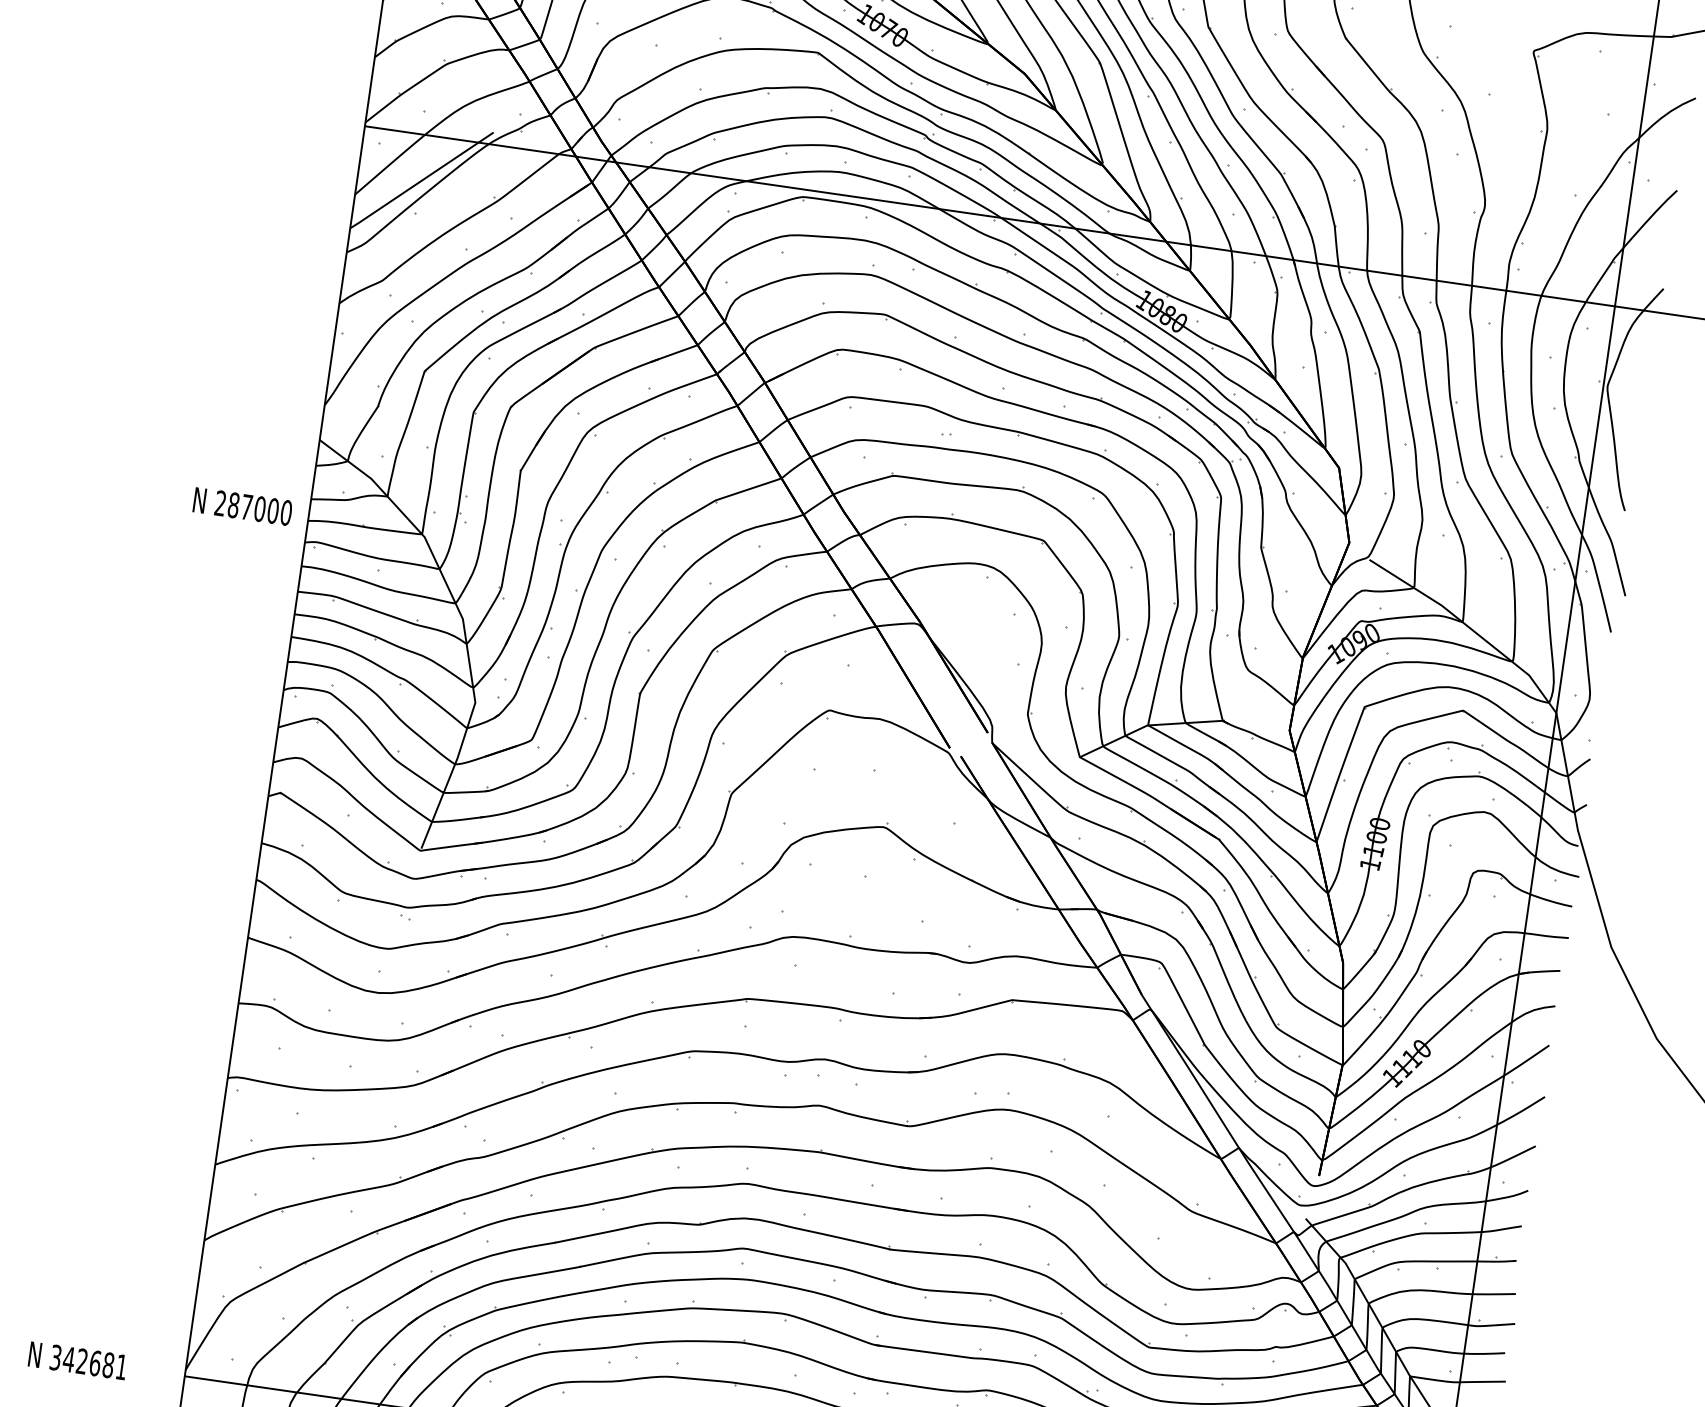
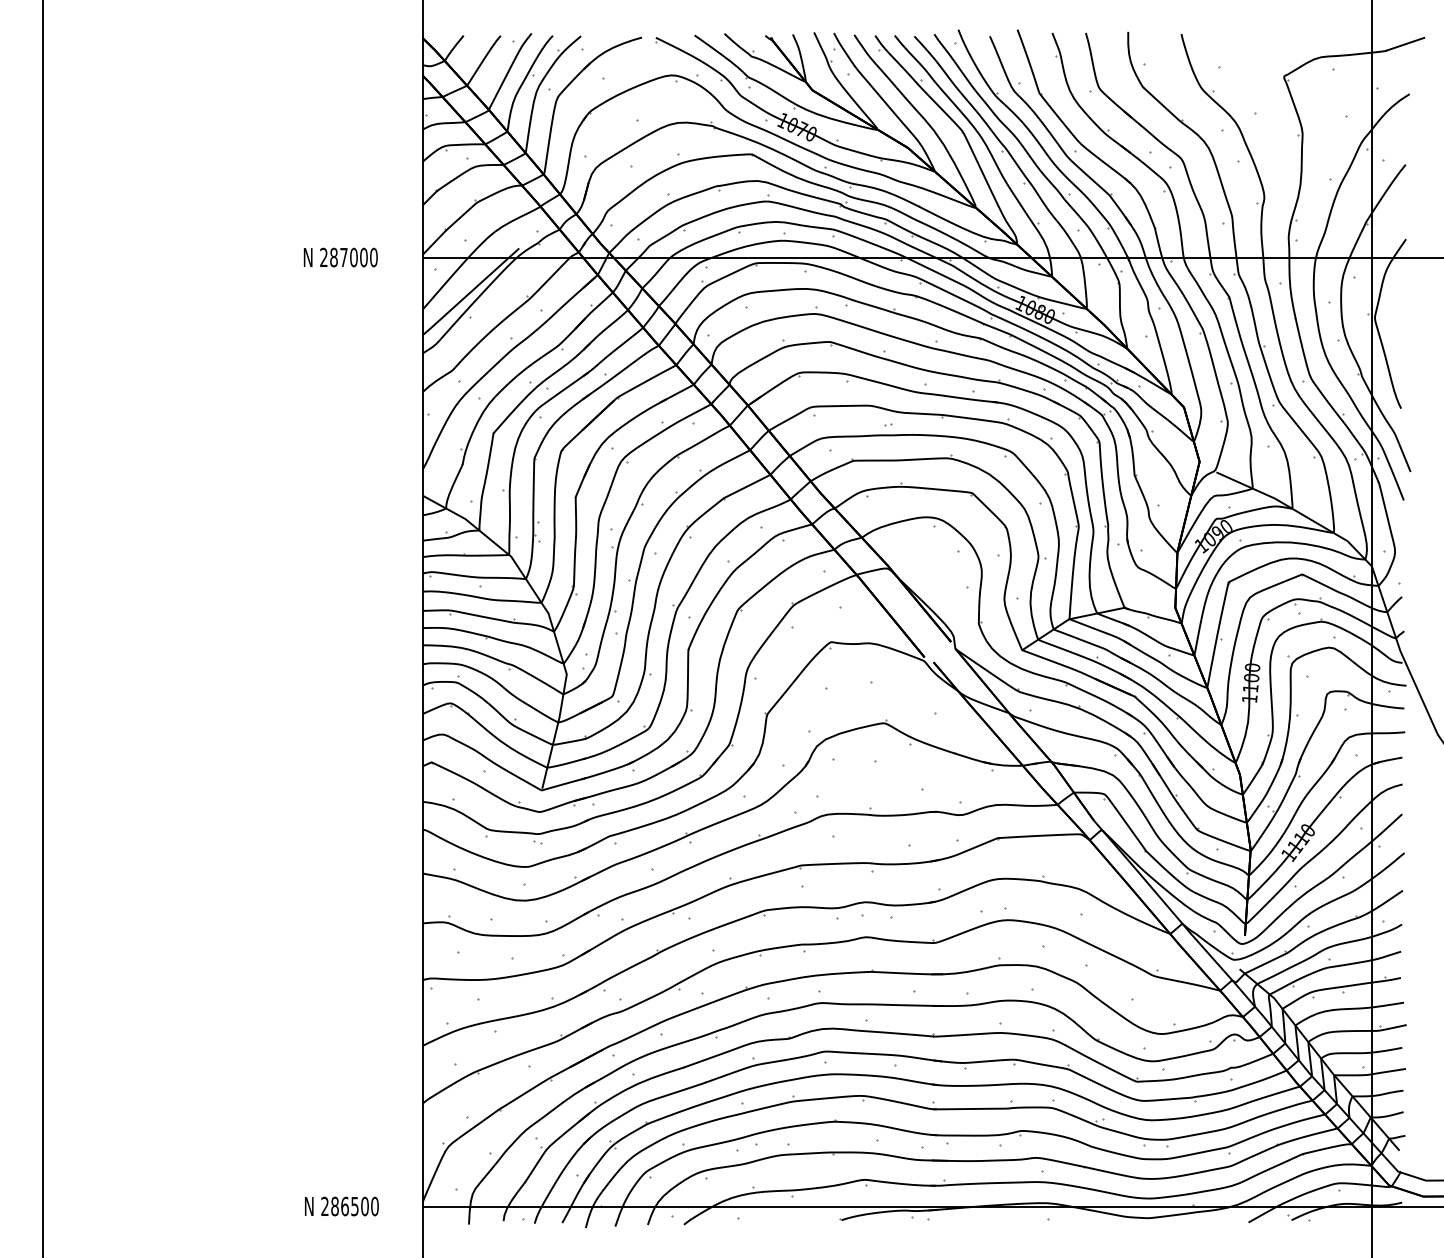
text: (242, 506) -> (340, 257), moved
text: (88, 1362) -> (349, 1206), 342681 -> 286500

